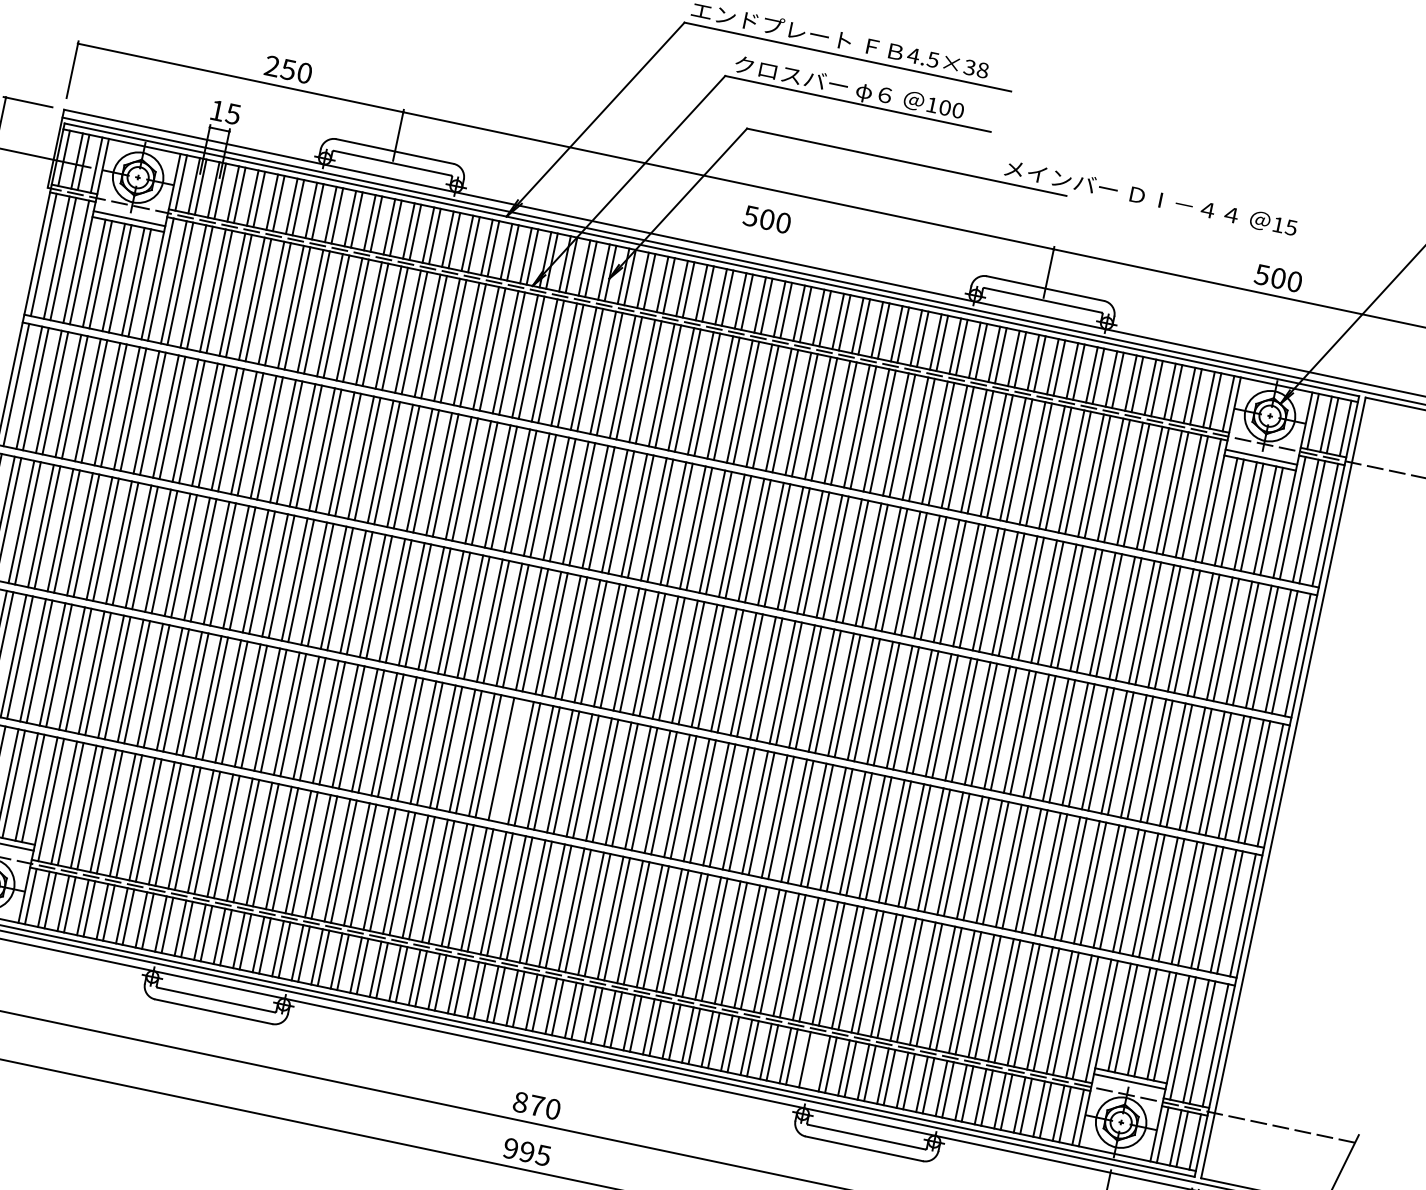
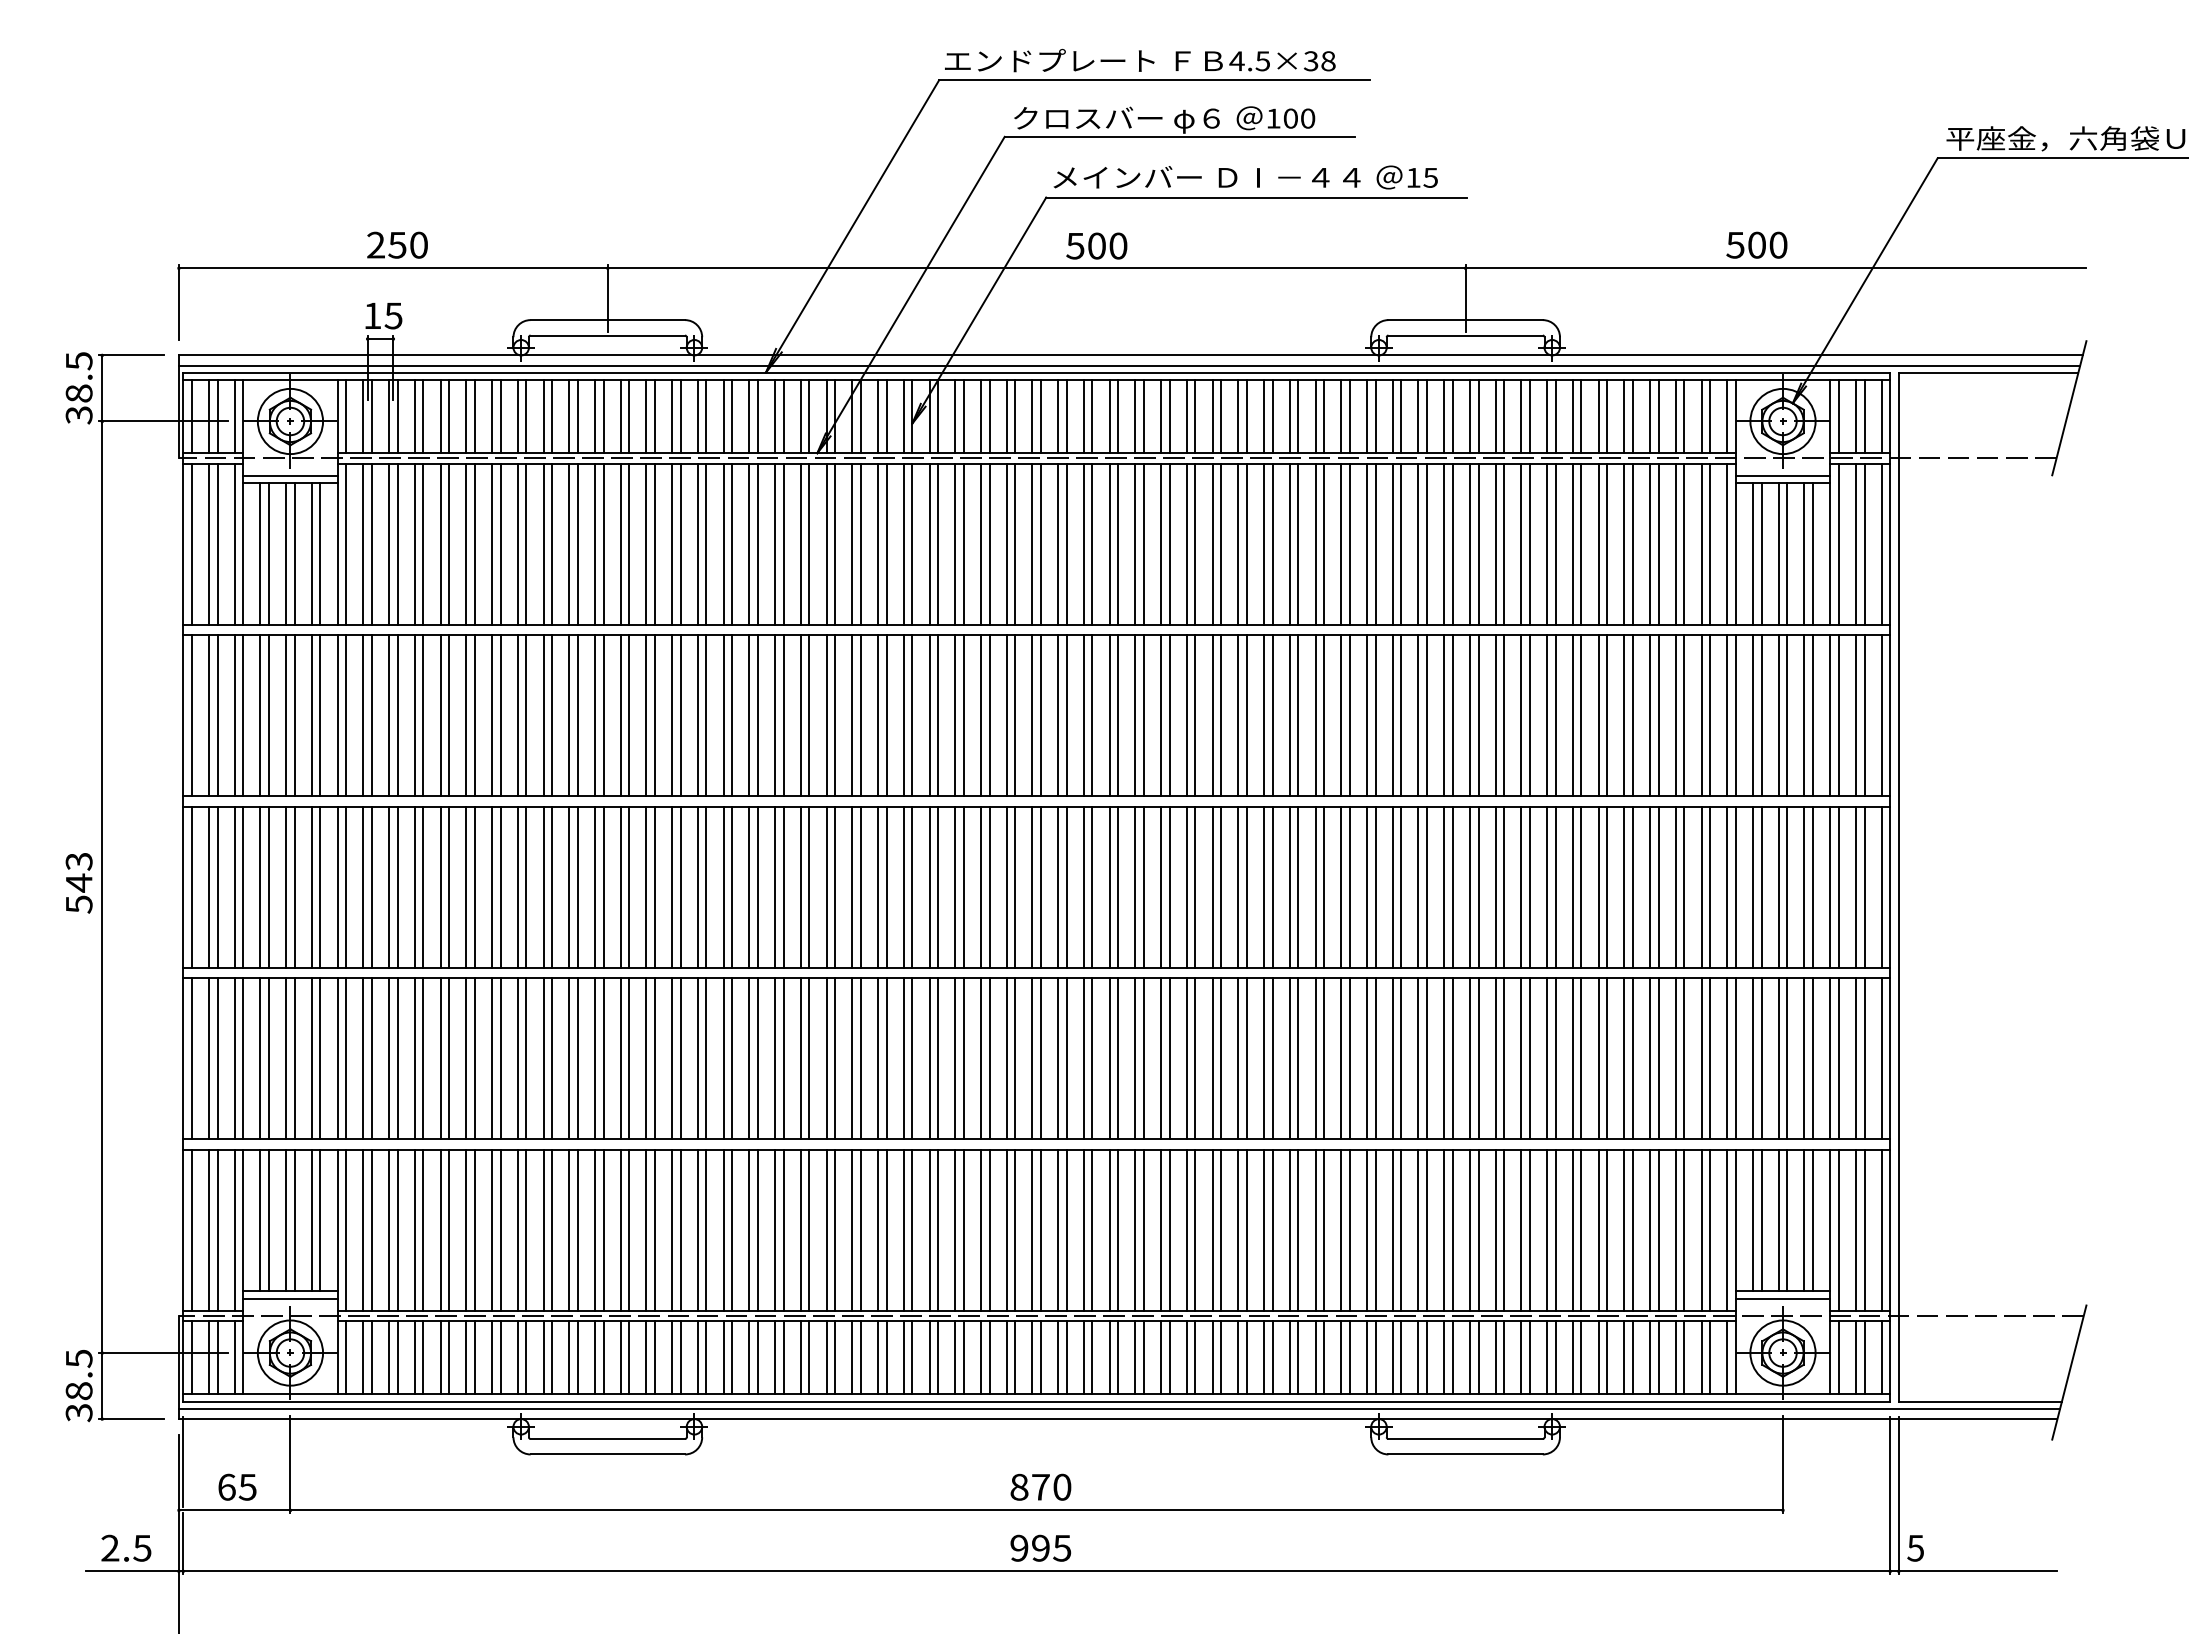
text: (288, 69) -> (397, 244), moved
text: (1150, 197) -> (1245, 177), moved
text: (767, 219) -> (1096, 245), moved
line: (508, 760) -> (912, 1058), added
line: (811, 1060) -> (1375, 1357), added

